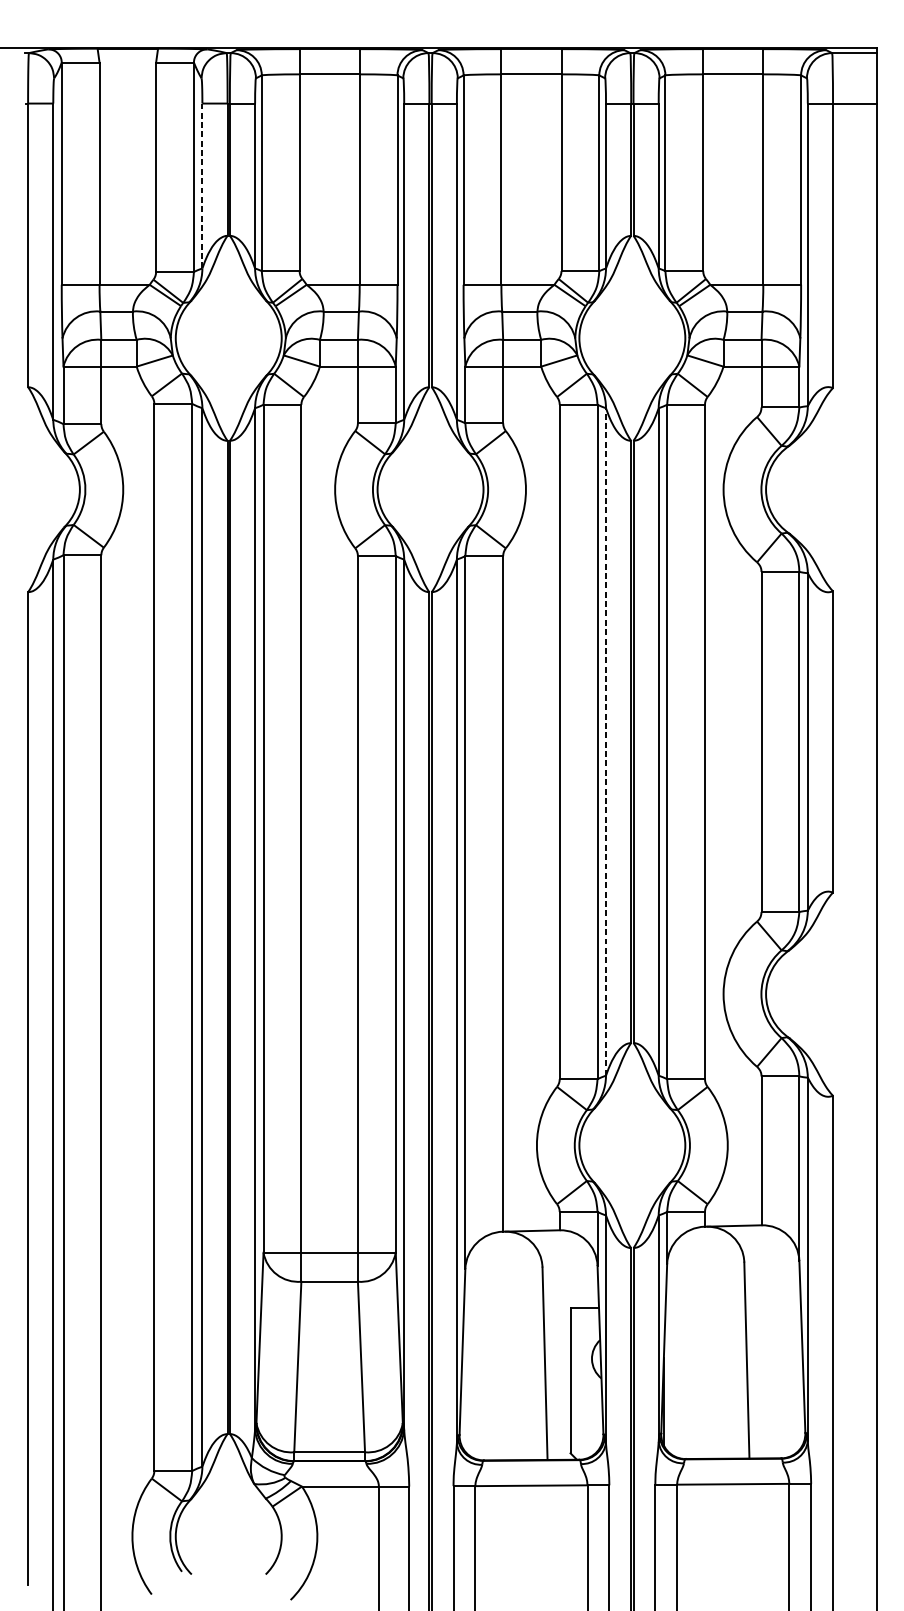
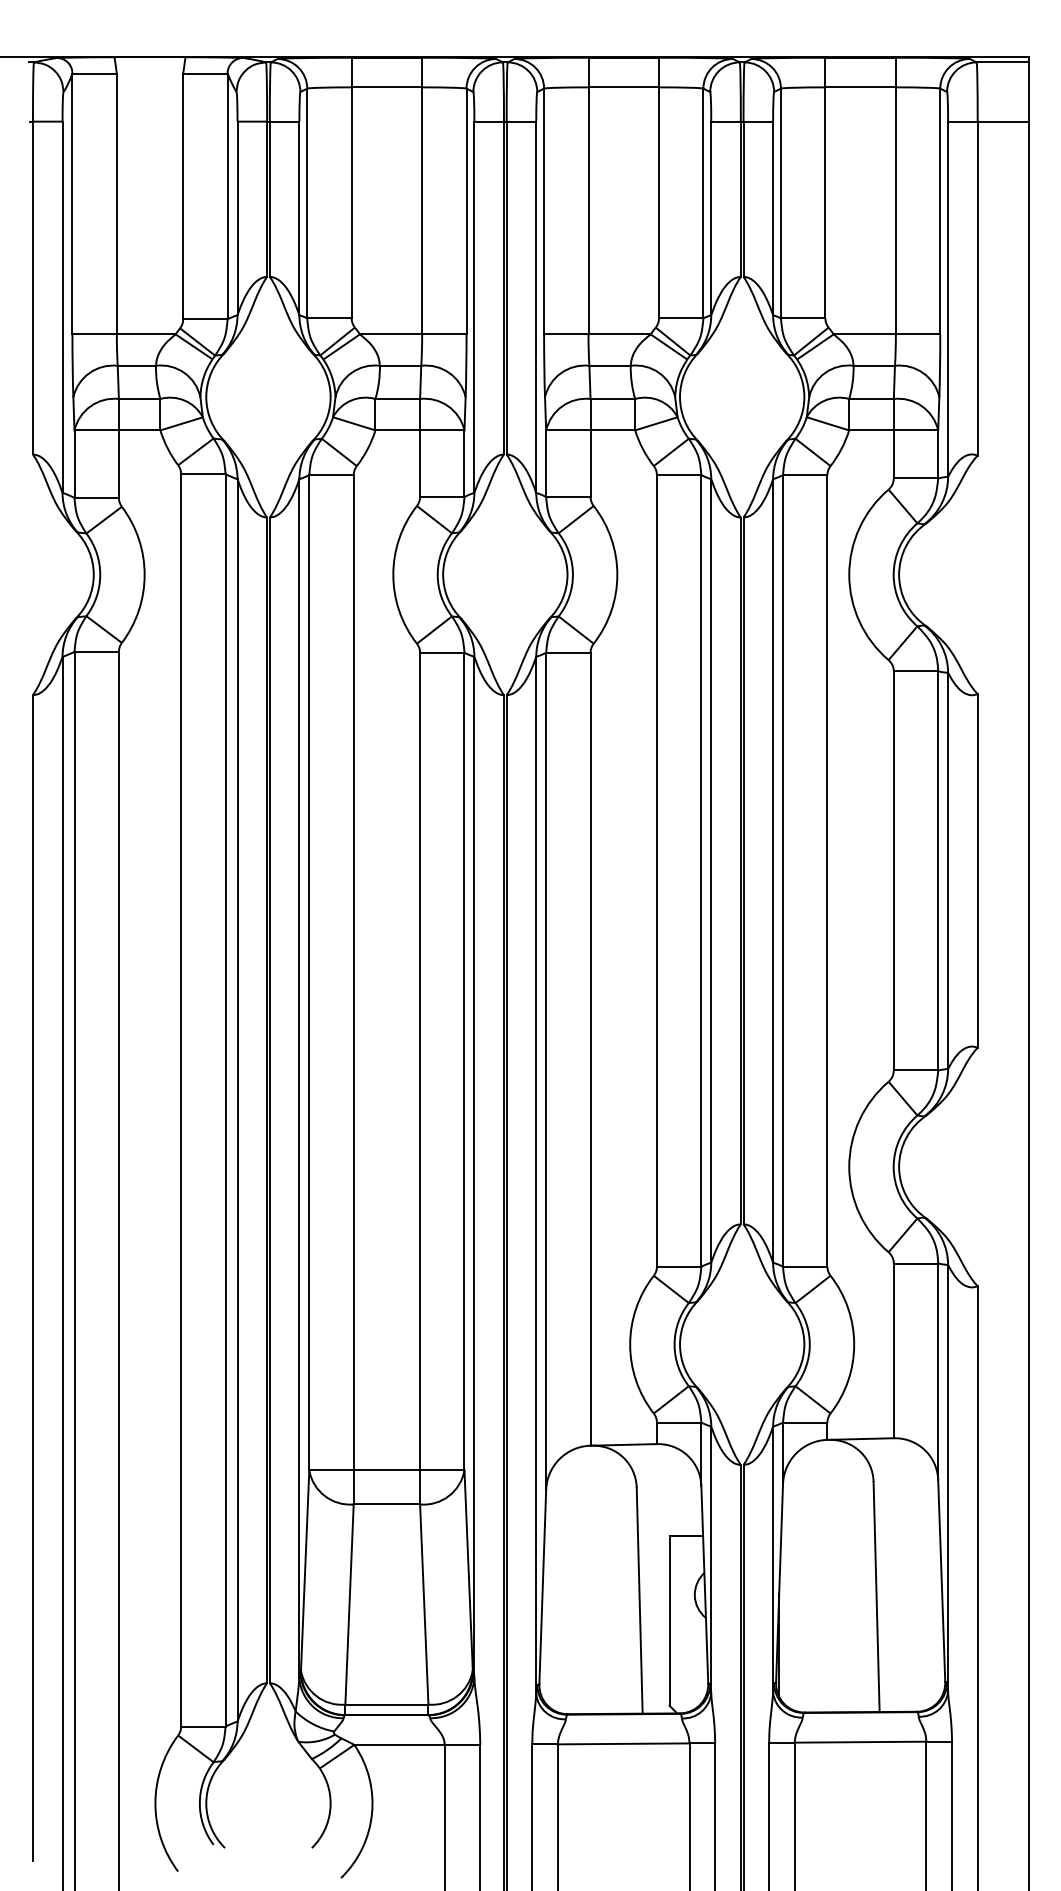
line: (202, 186) -> (237, 218), dashed -> solid
line: (606, 741) -> (711, 870), dashed -> solid

